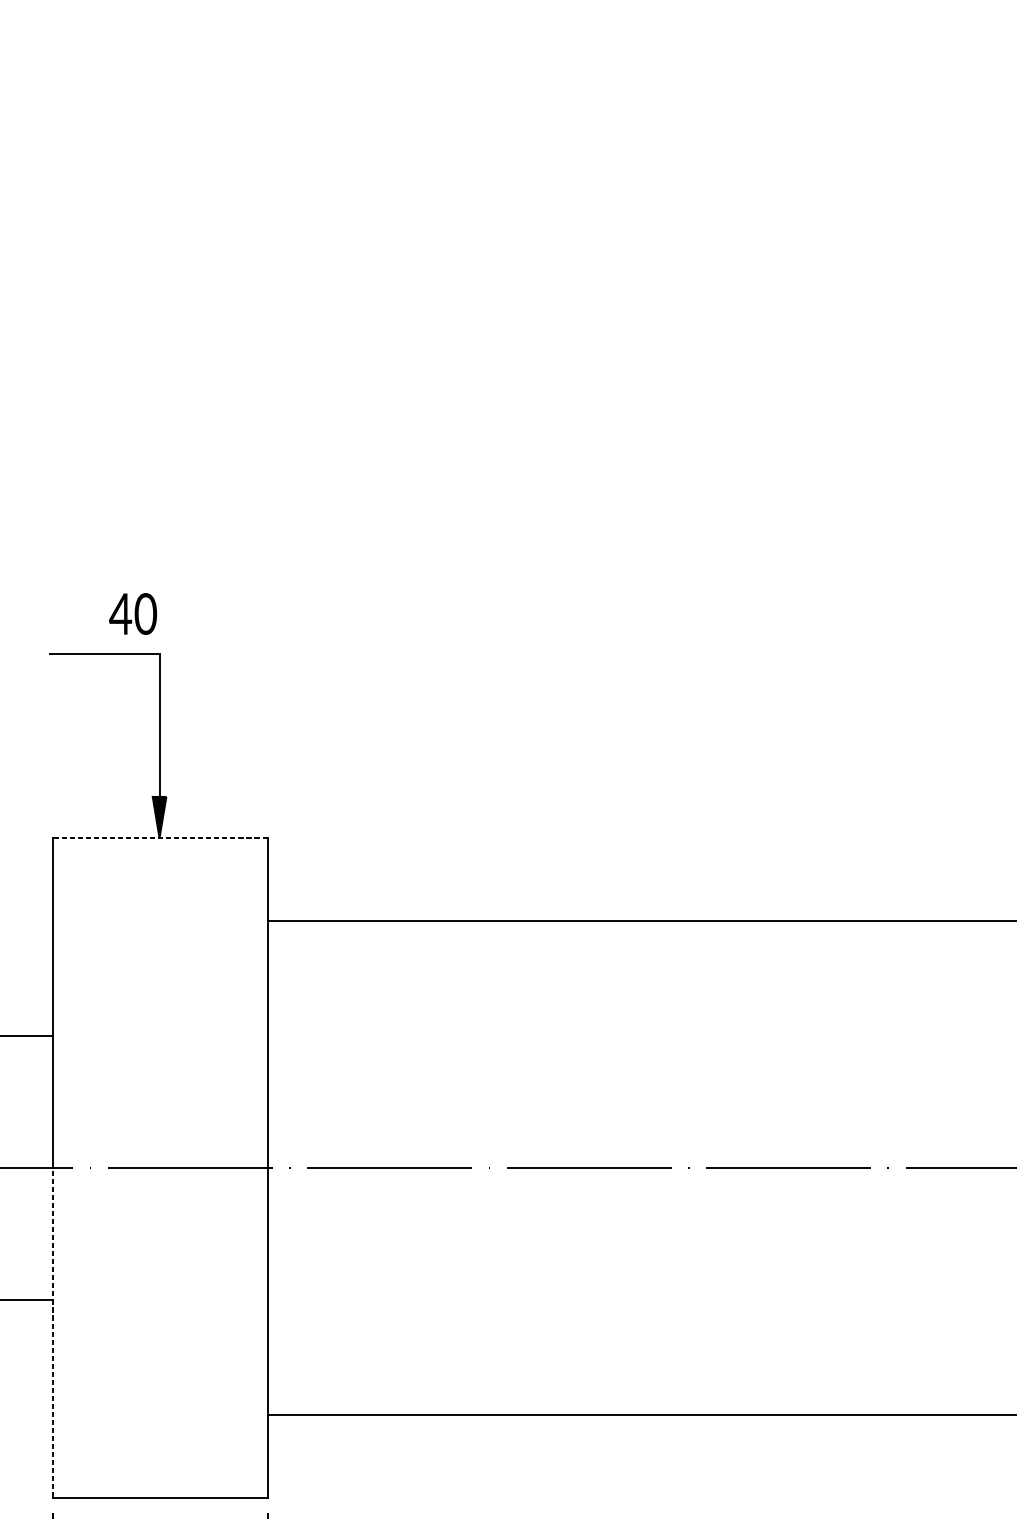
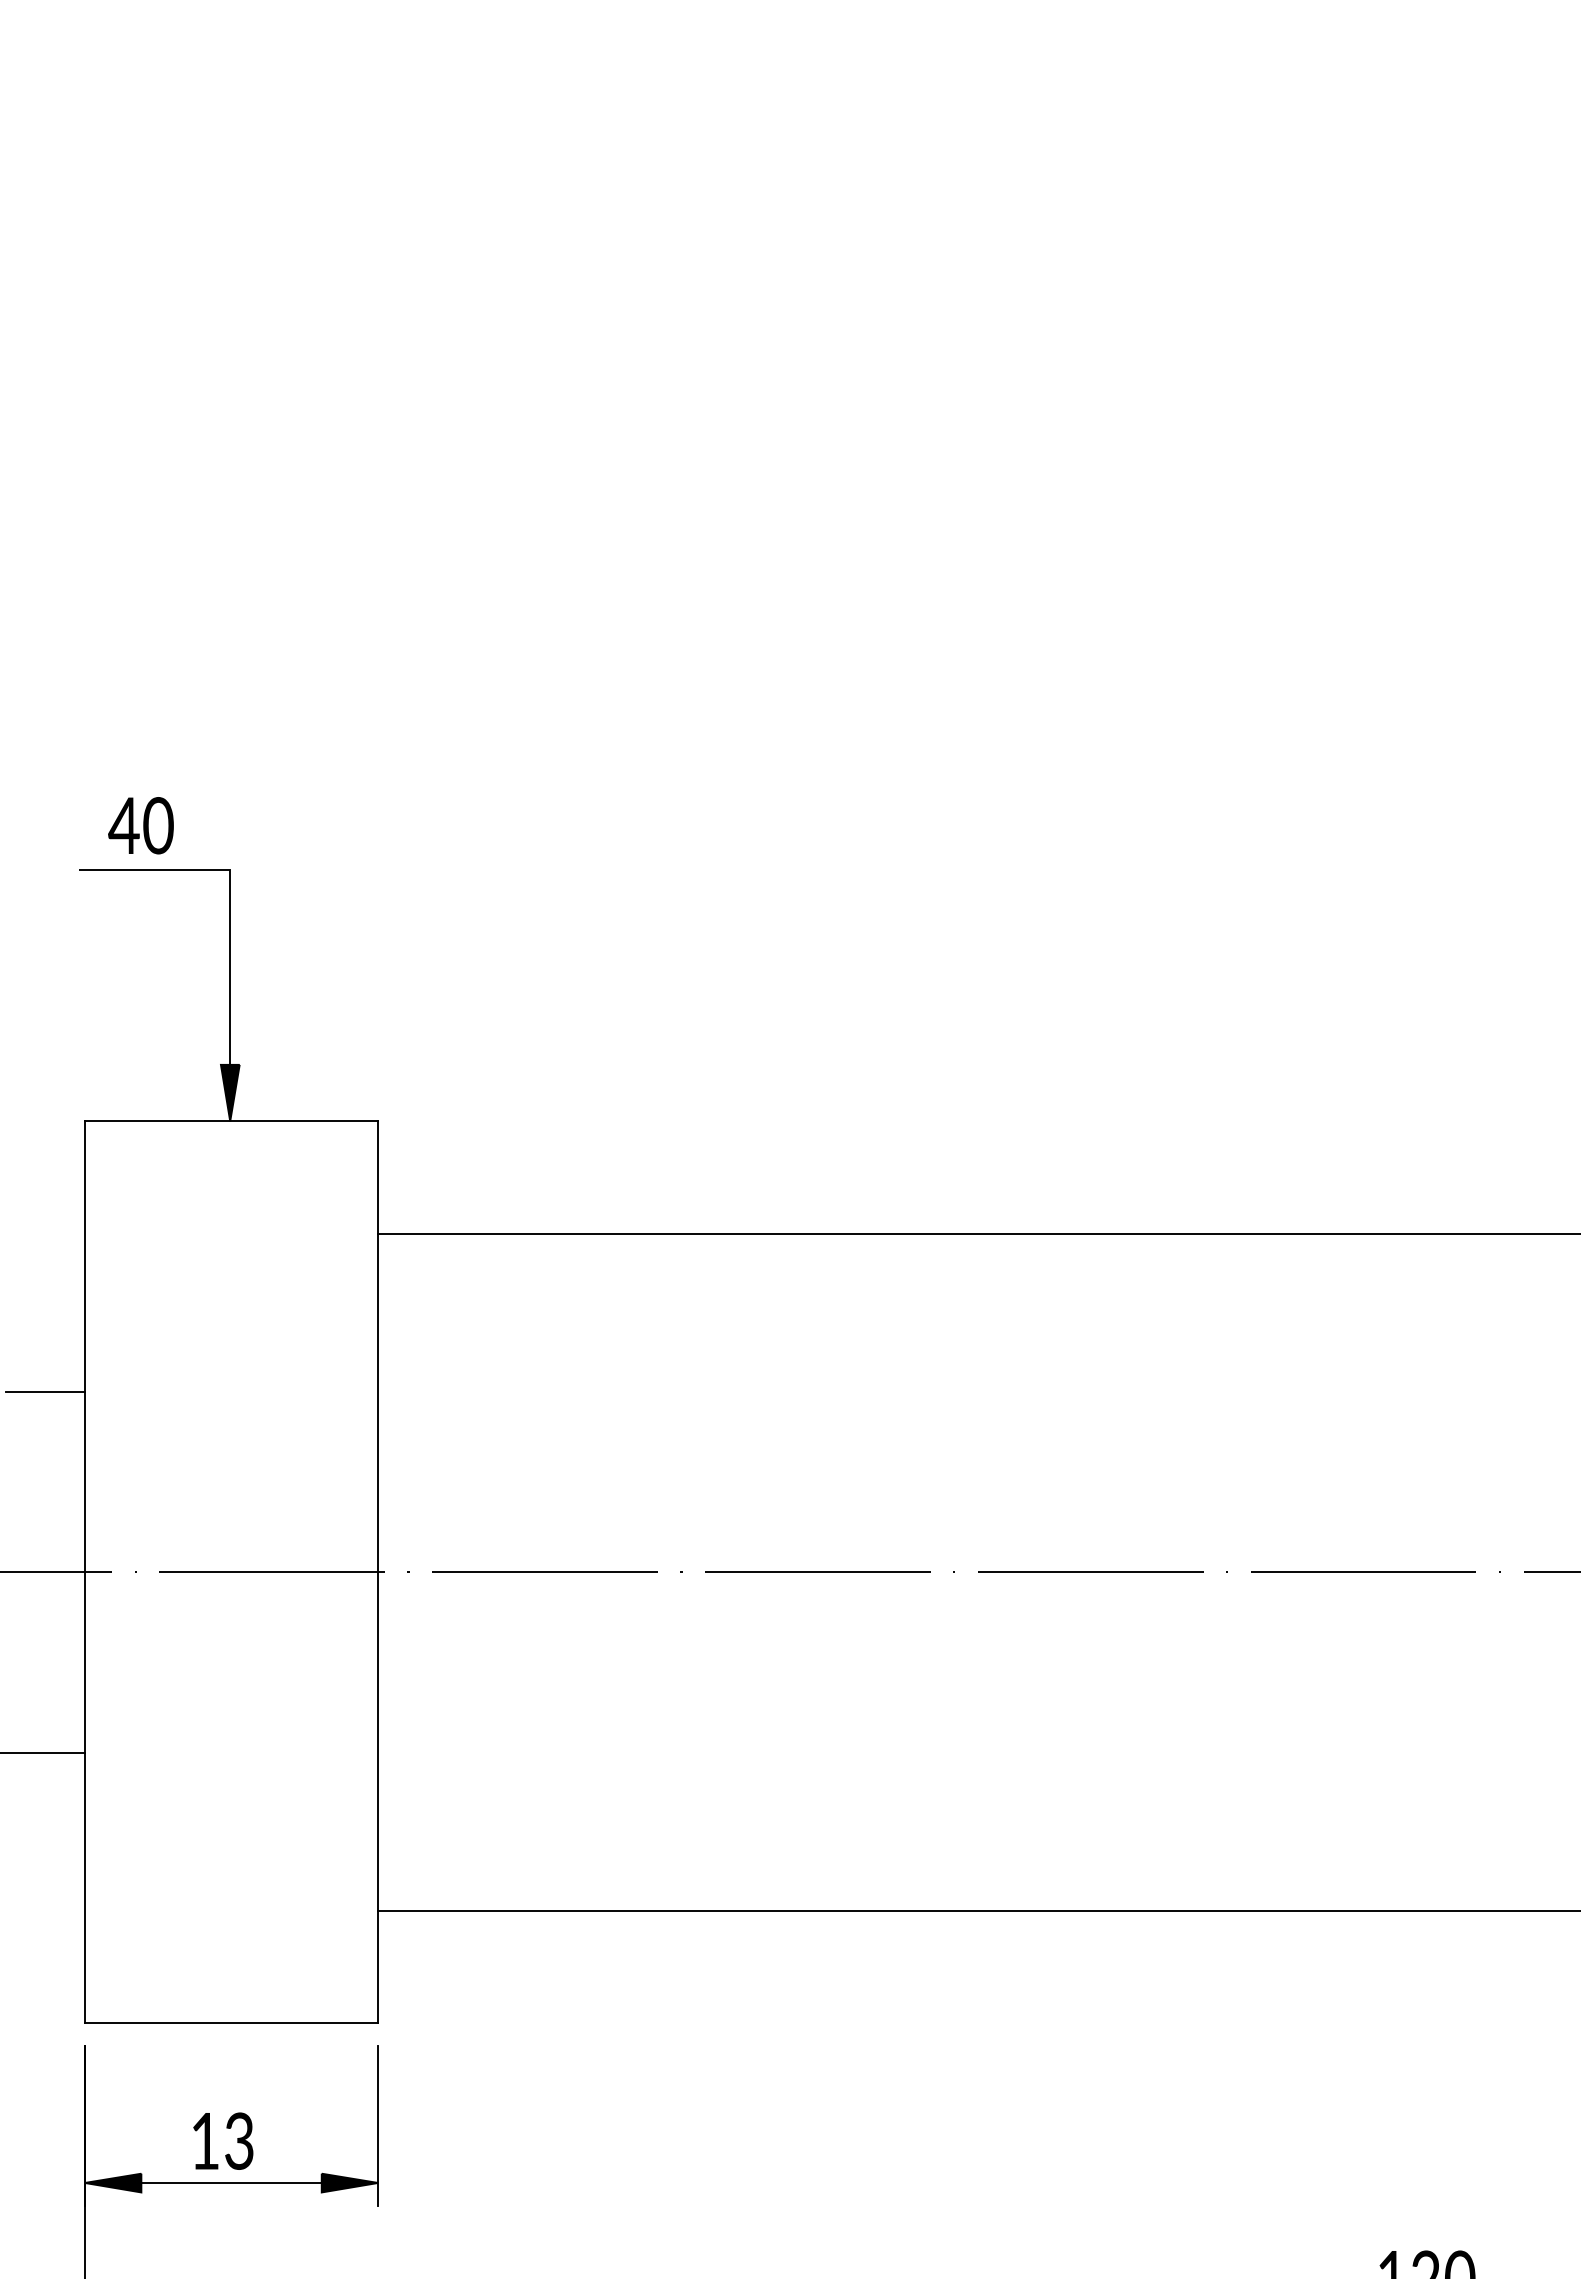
text: (132, 613) -> (140, 825), moved
line: (160, 838) -> (231, 1121), dashed -> solid
line: (52, 1332) -> (84, 1797), dashed -> solid

